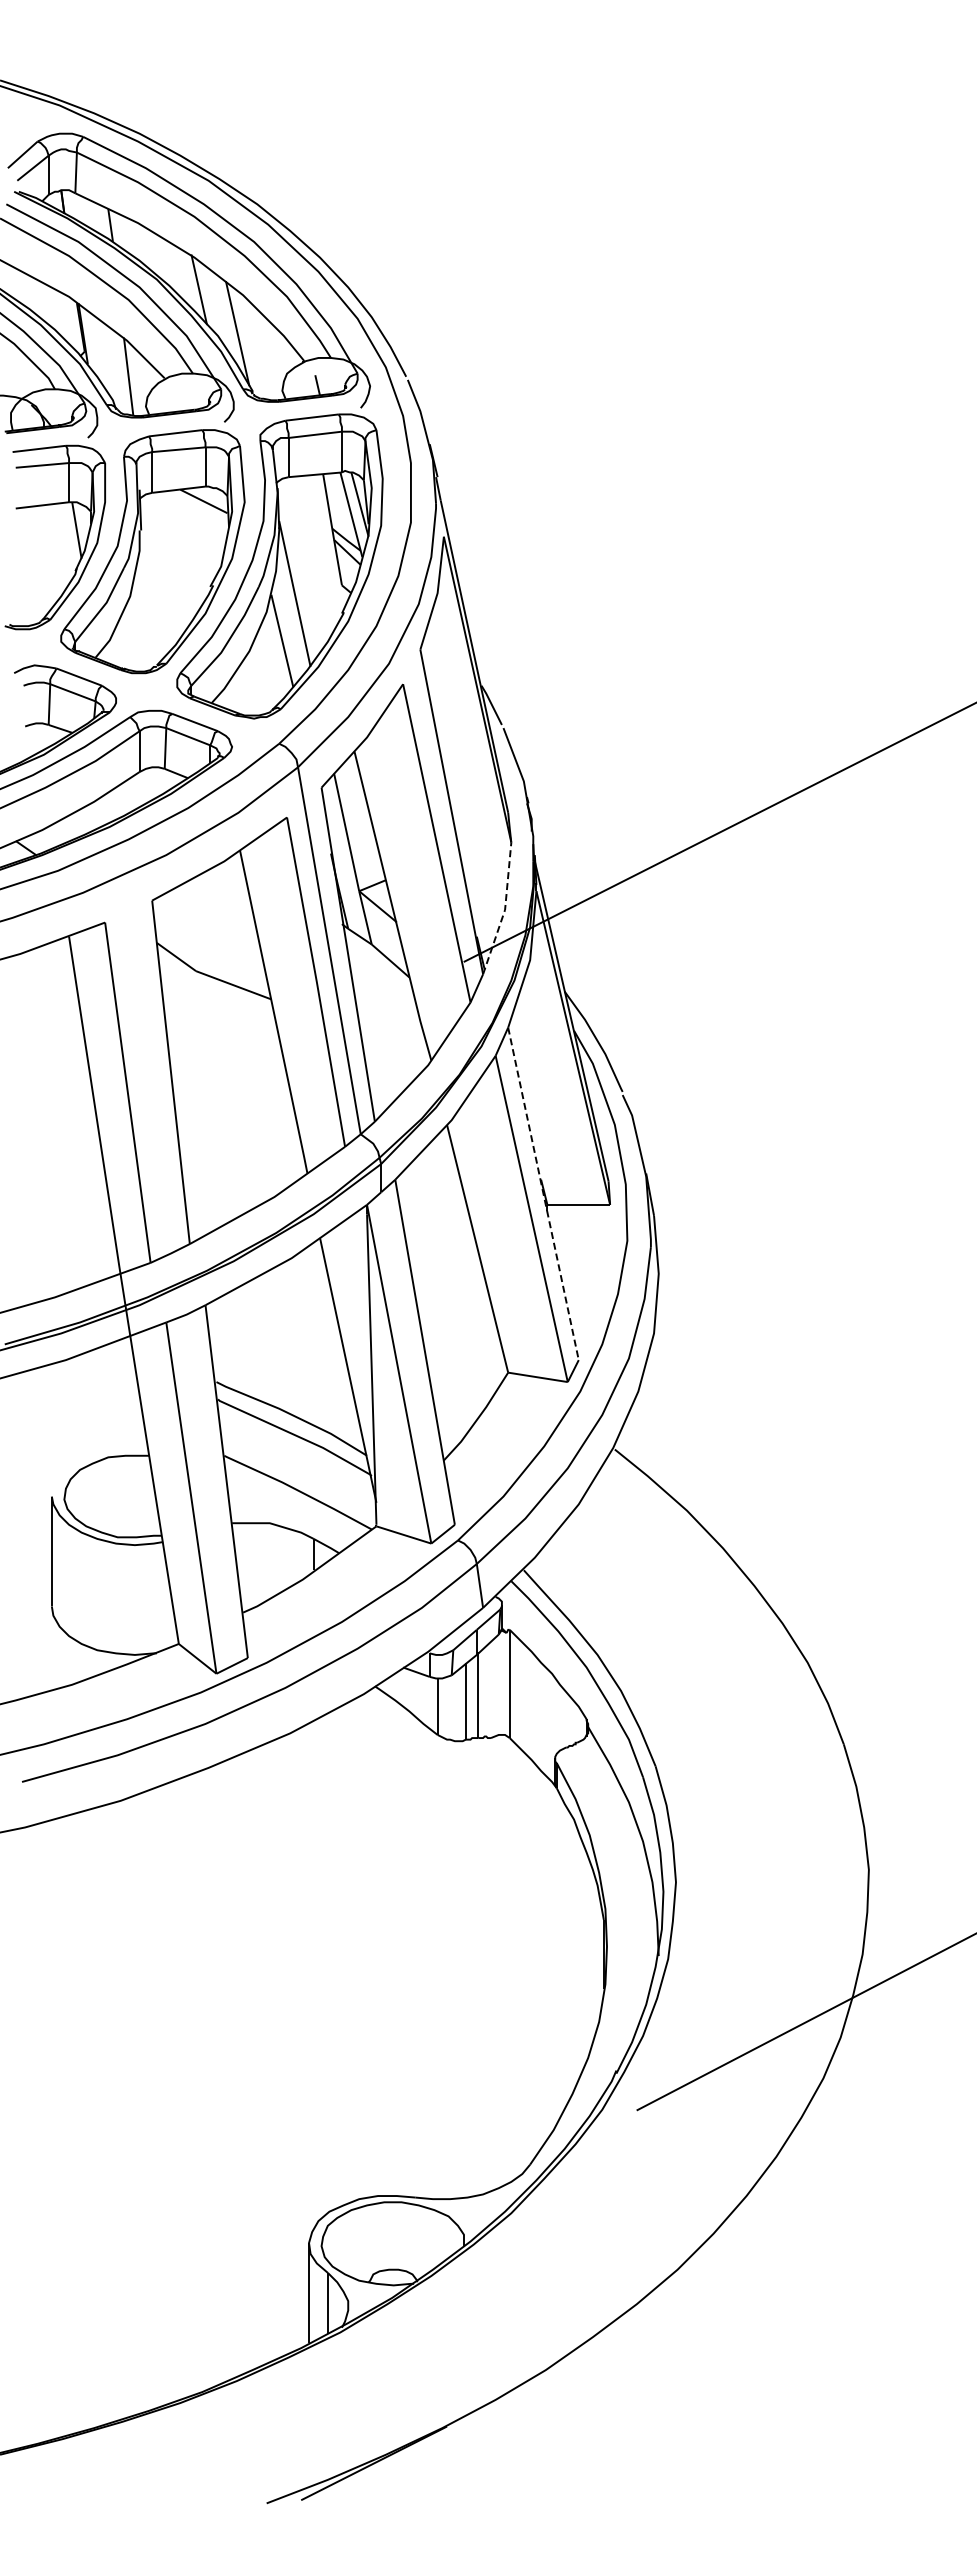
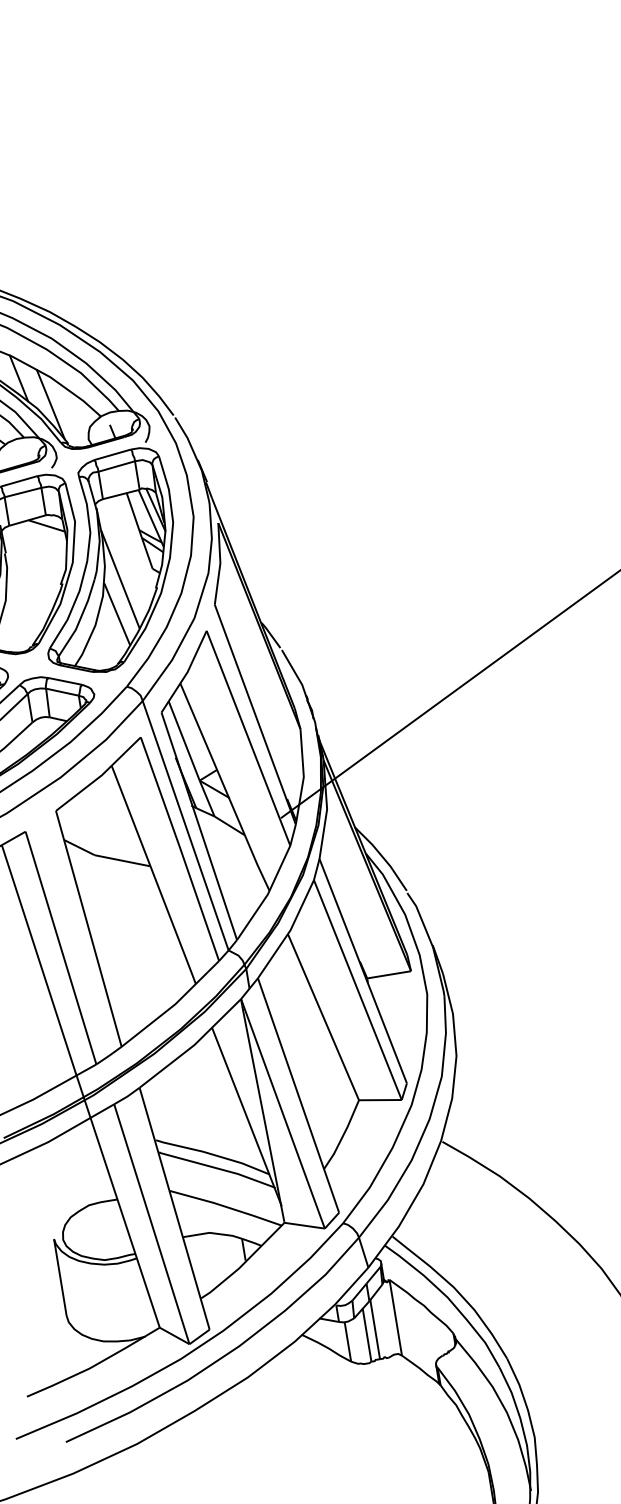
line: (505, 910) -> (304, 777), dashed -> solid
line: (543, 1193) -> (363, 970), dashed -> solid

